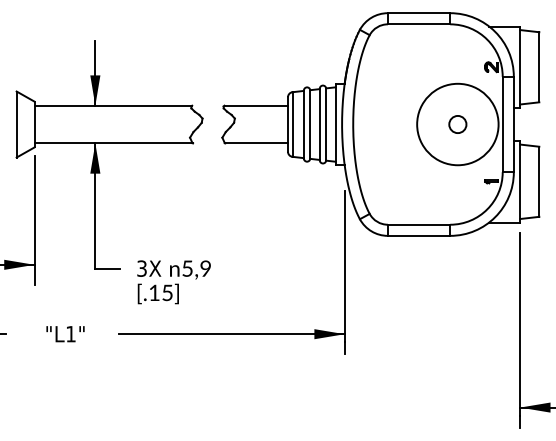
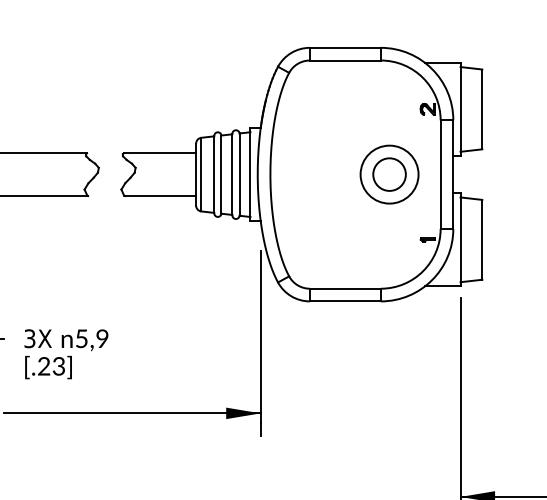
circle: (457, 124) -> (389, 174), size x0.62
circle: (457, 124) -> (389, 174), size x1.67
text: (160, 292) -> (50, 365), [.15] -> [.23]

